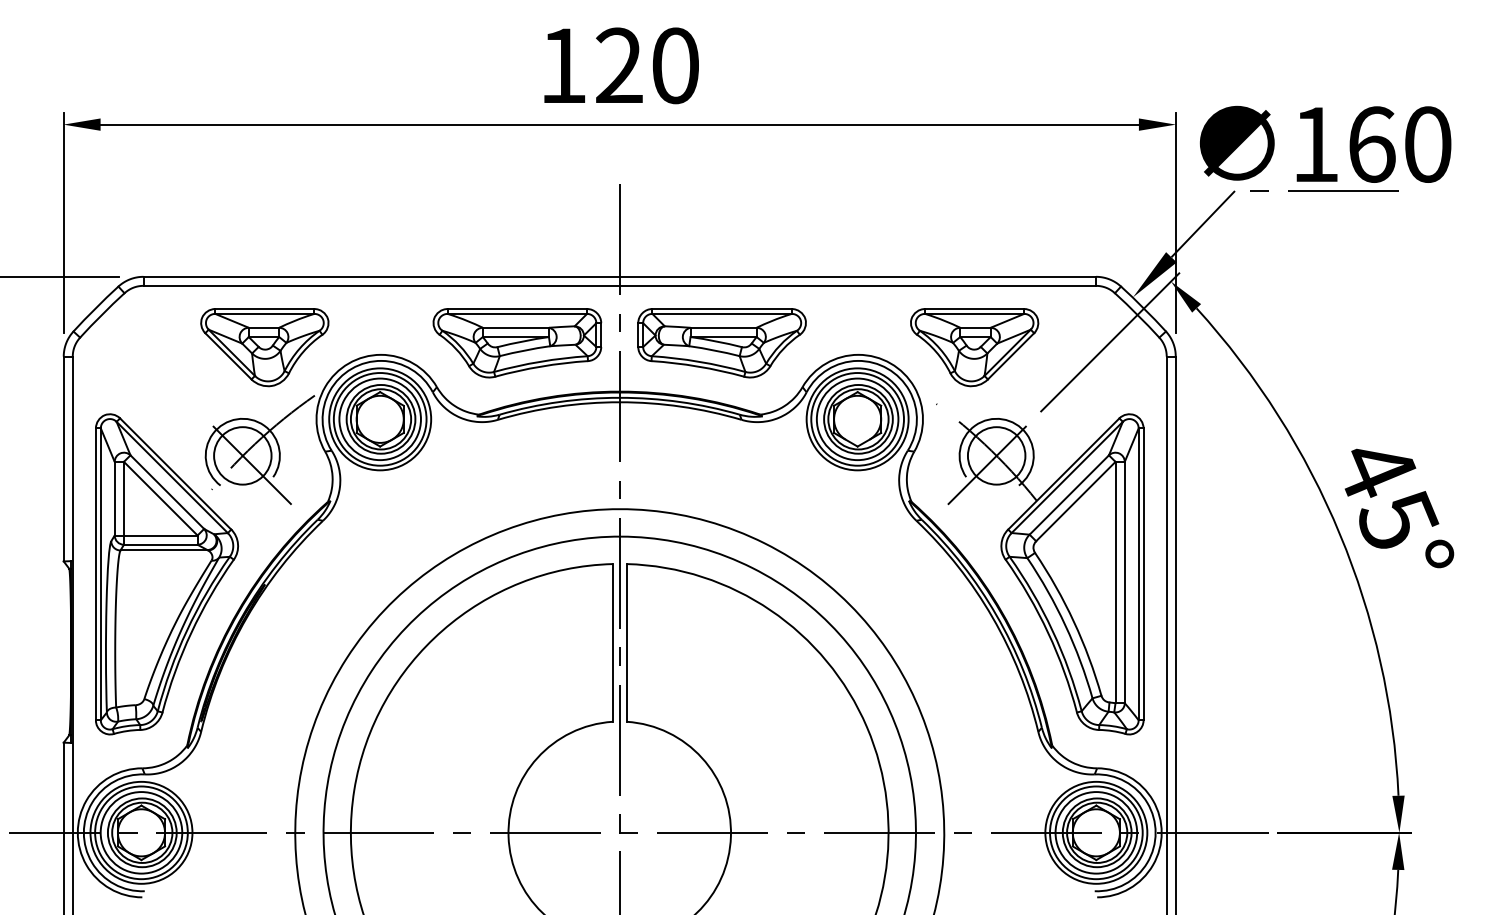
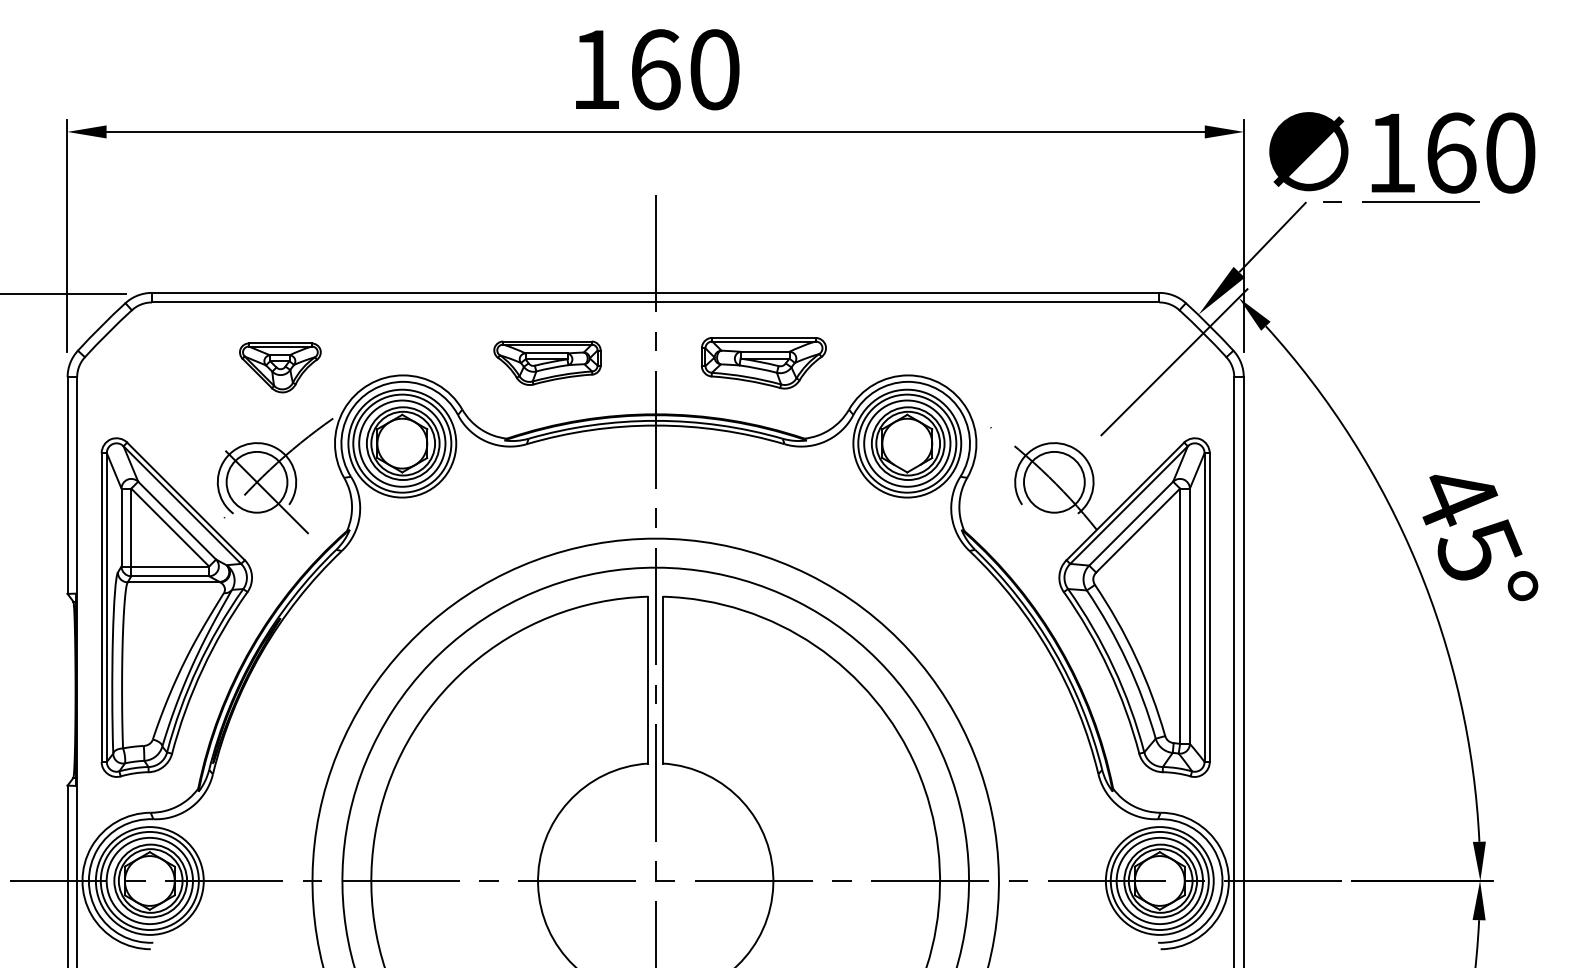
text: (619, 65) -> (655, 69), 120 -> 160
part: (517, 343) -> (547, 363), size x0.6
part: (721, 343) -> (763, 363), size x0.7
part: (264, 347) -> (279, 367), size x0.6
part: (974, 347) -> (1030, 367), removed
line: (990, 460) -> (1047, 487), removed

